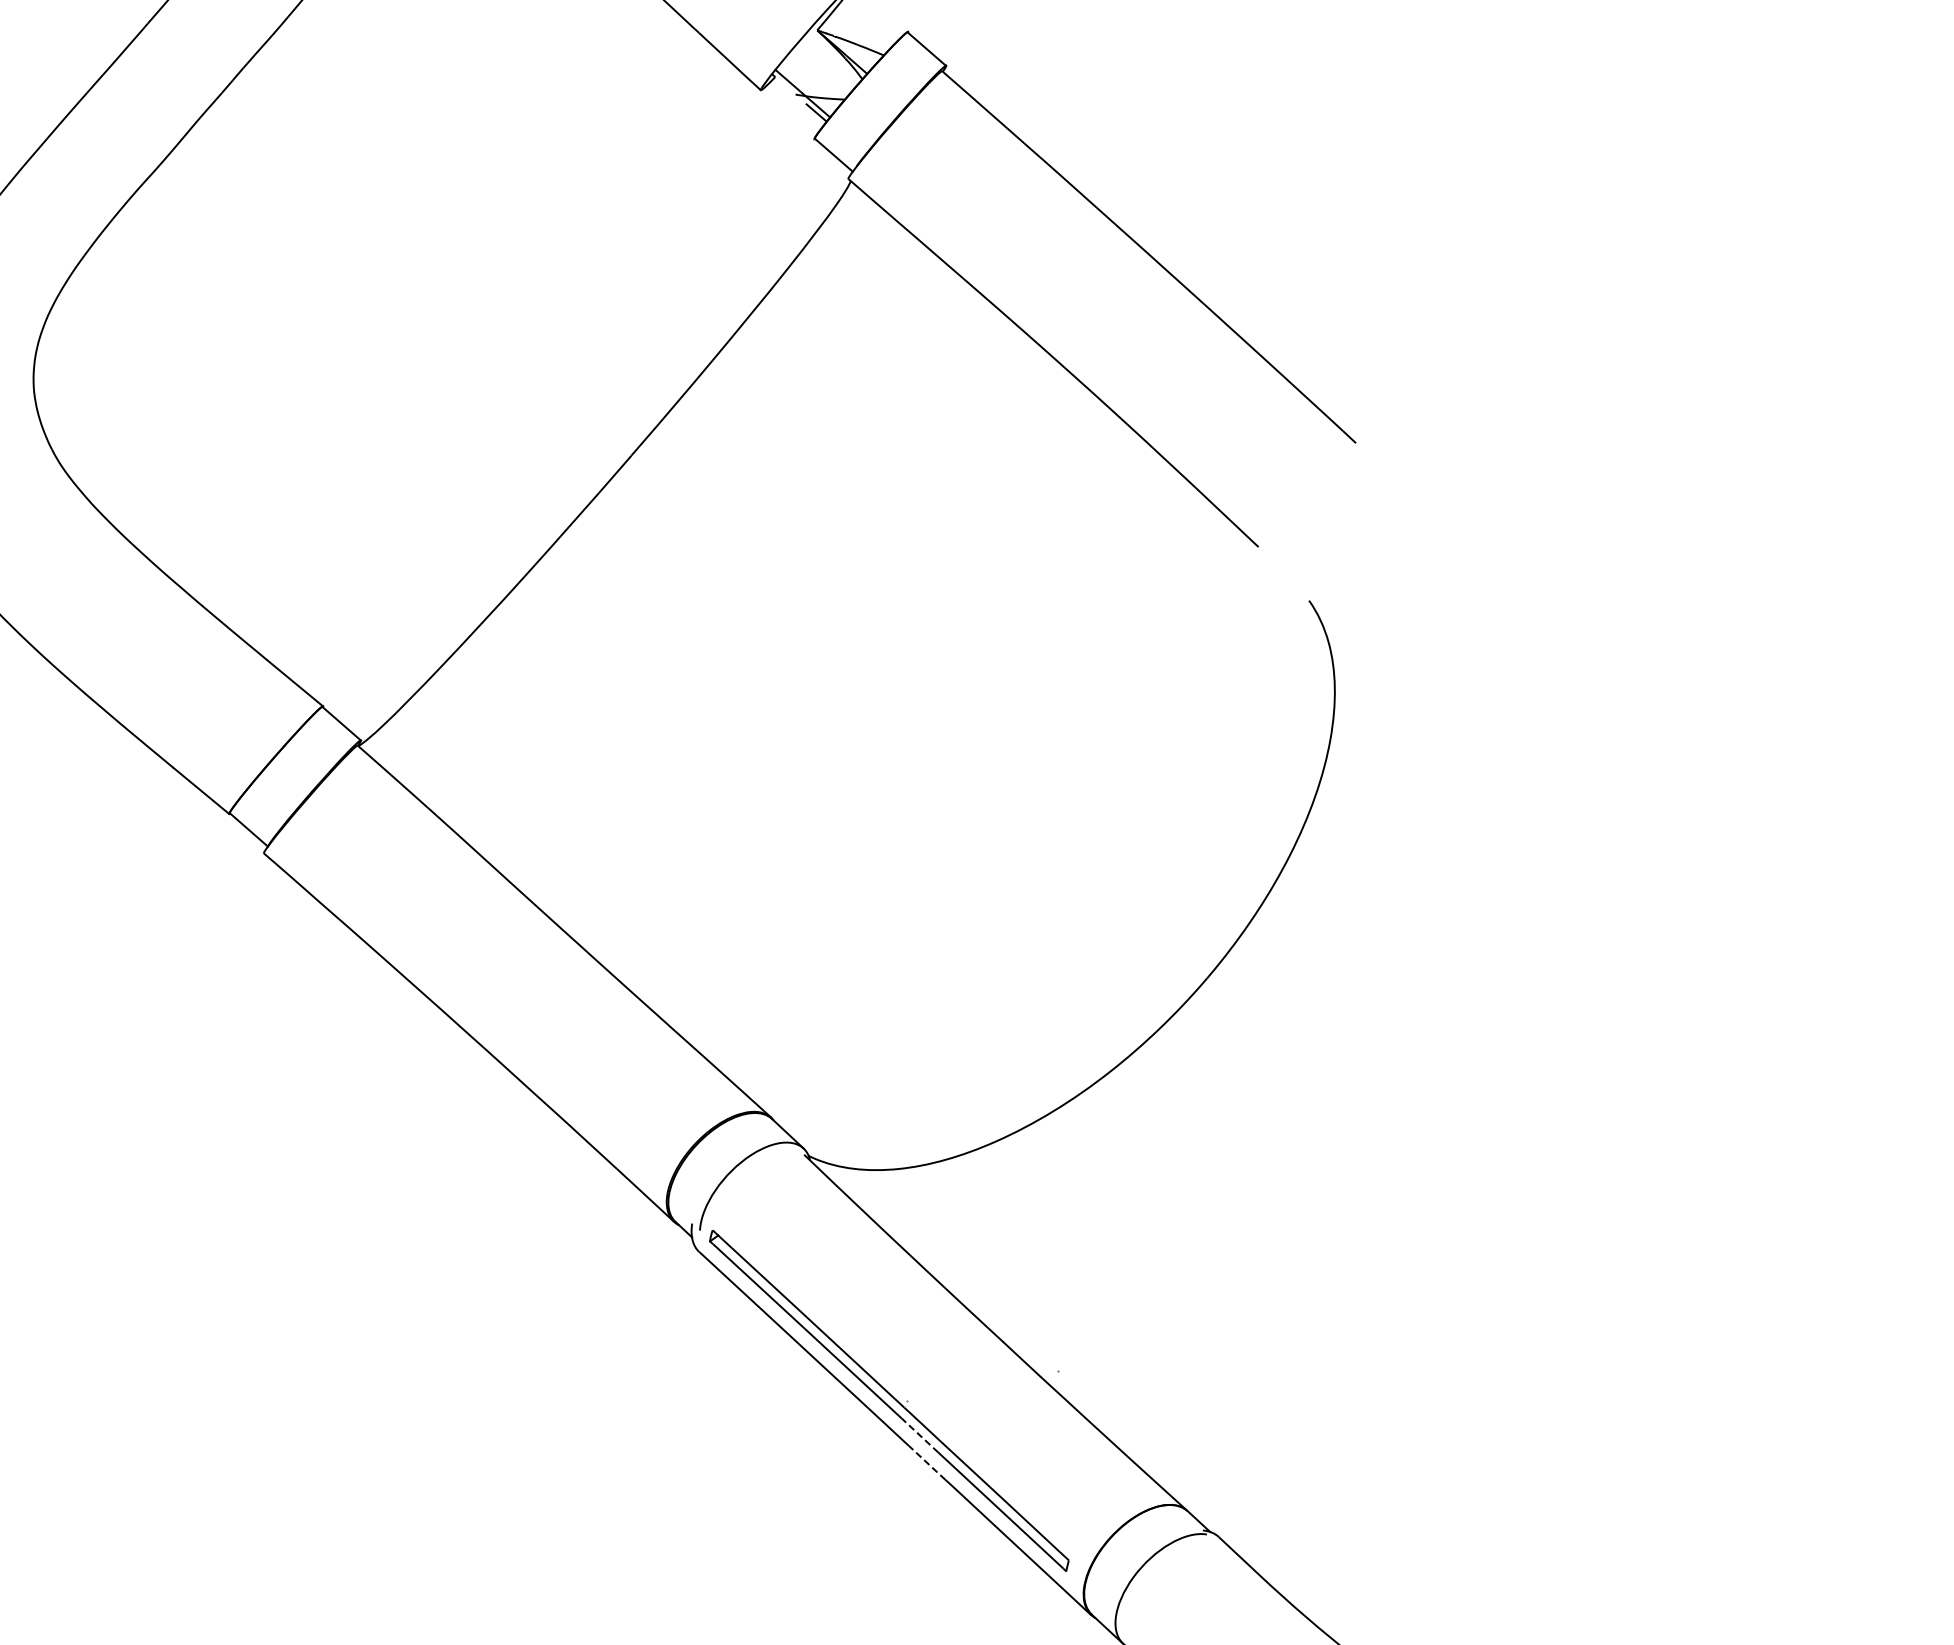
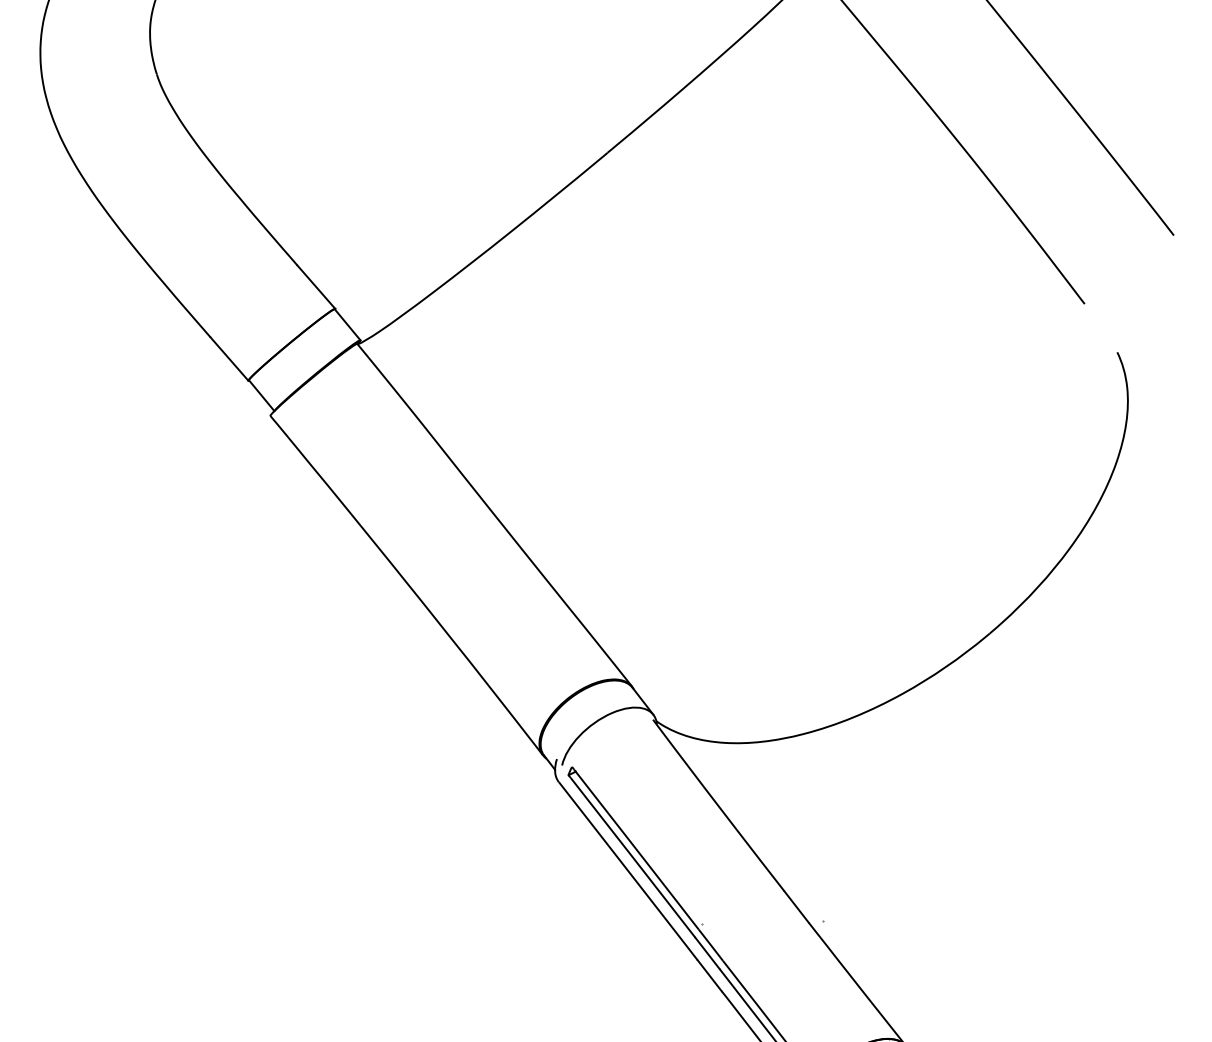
line: (920, 1435) -> (707, 953), dashed -> solid
line: (927, 1462) -> (709, 975), dashed -> solid

